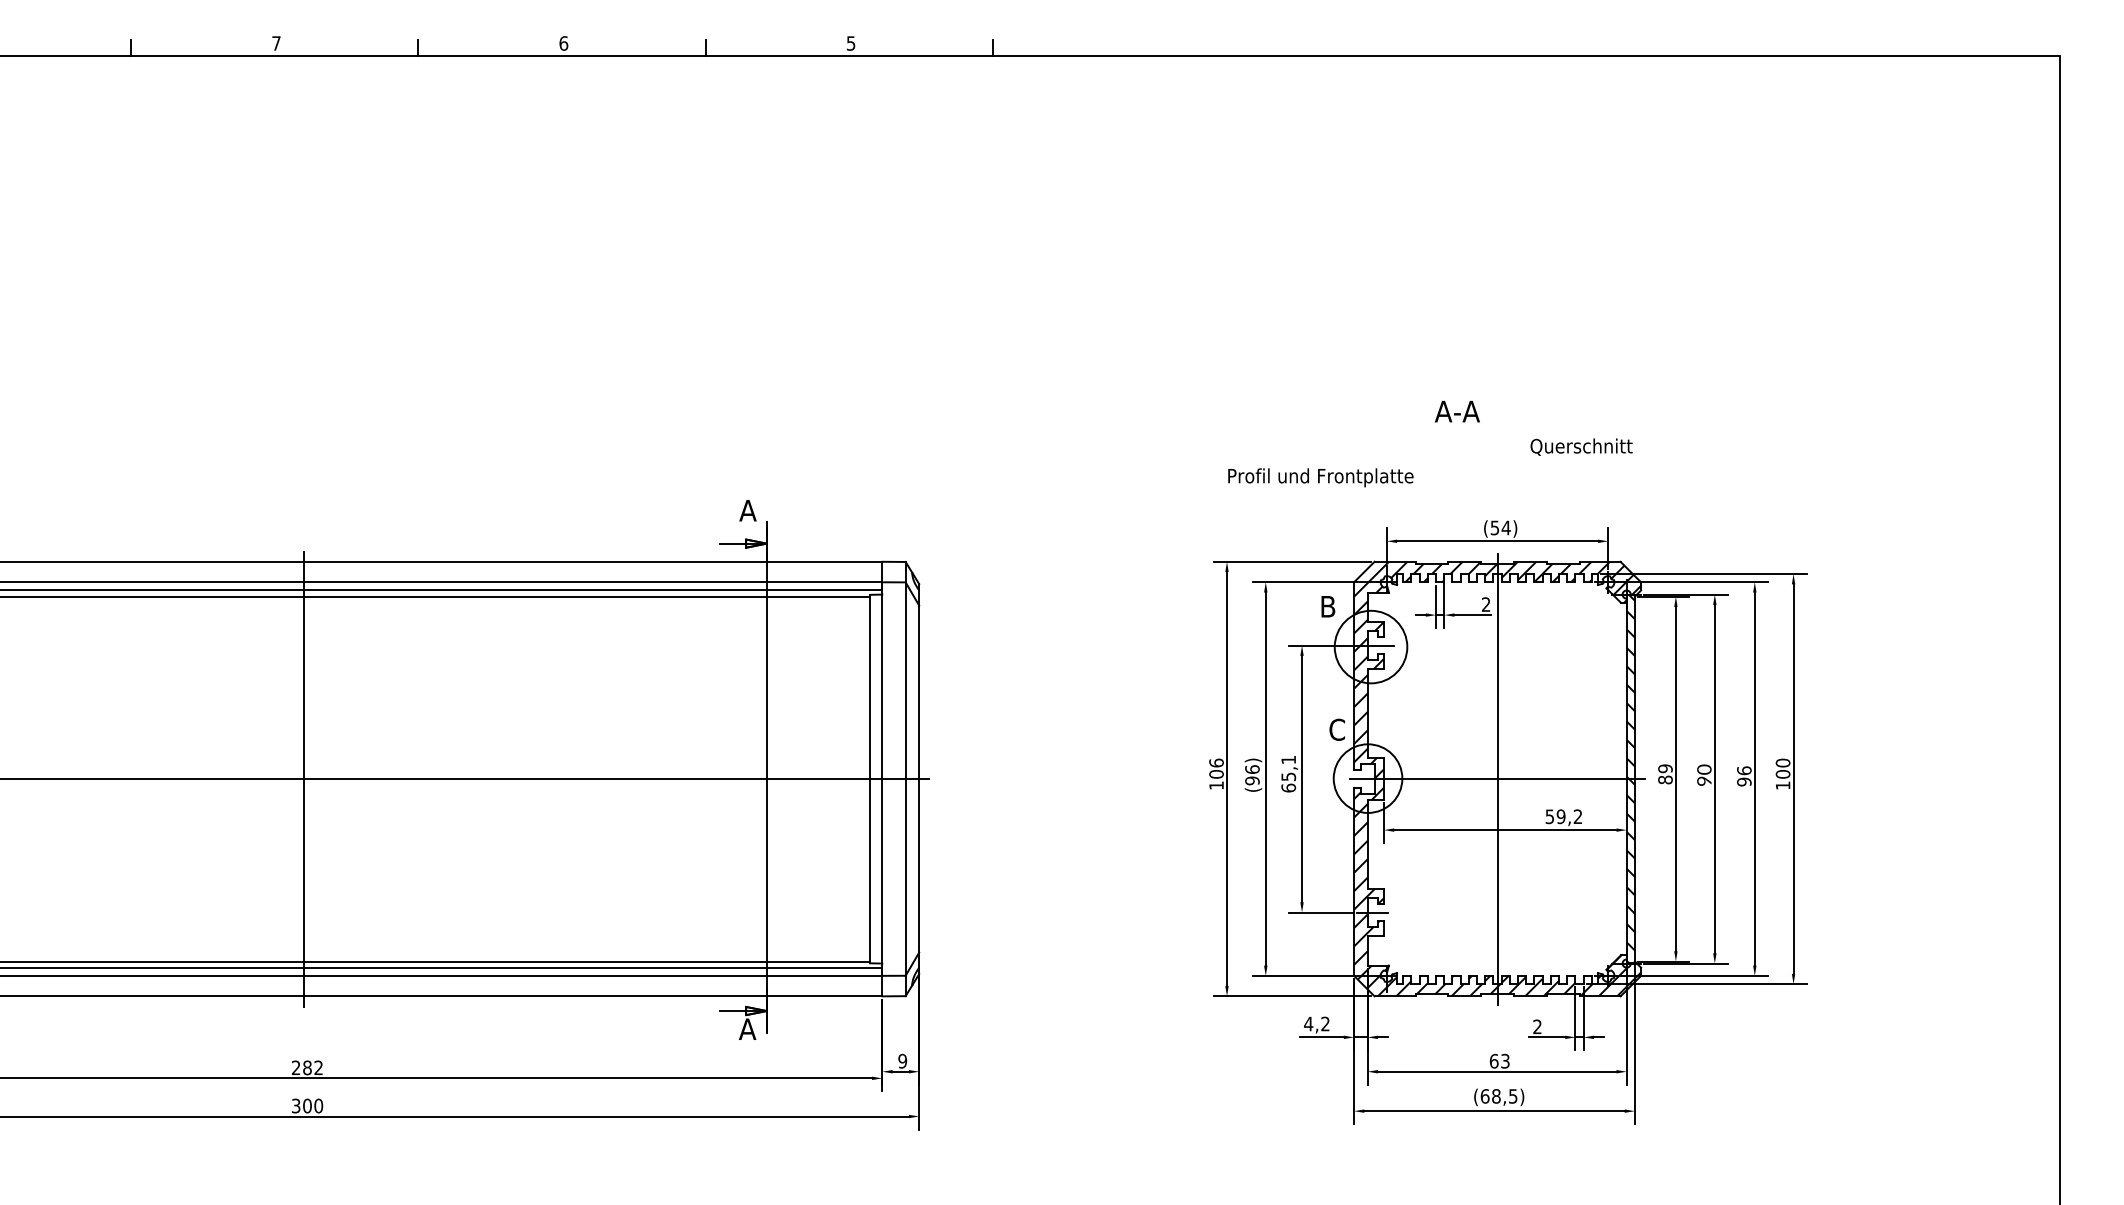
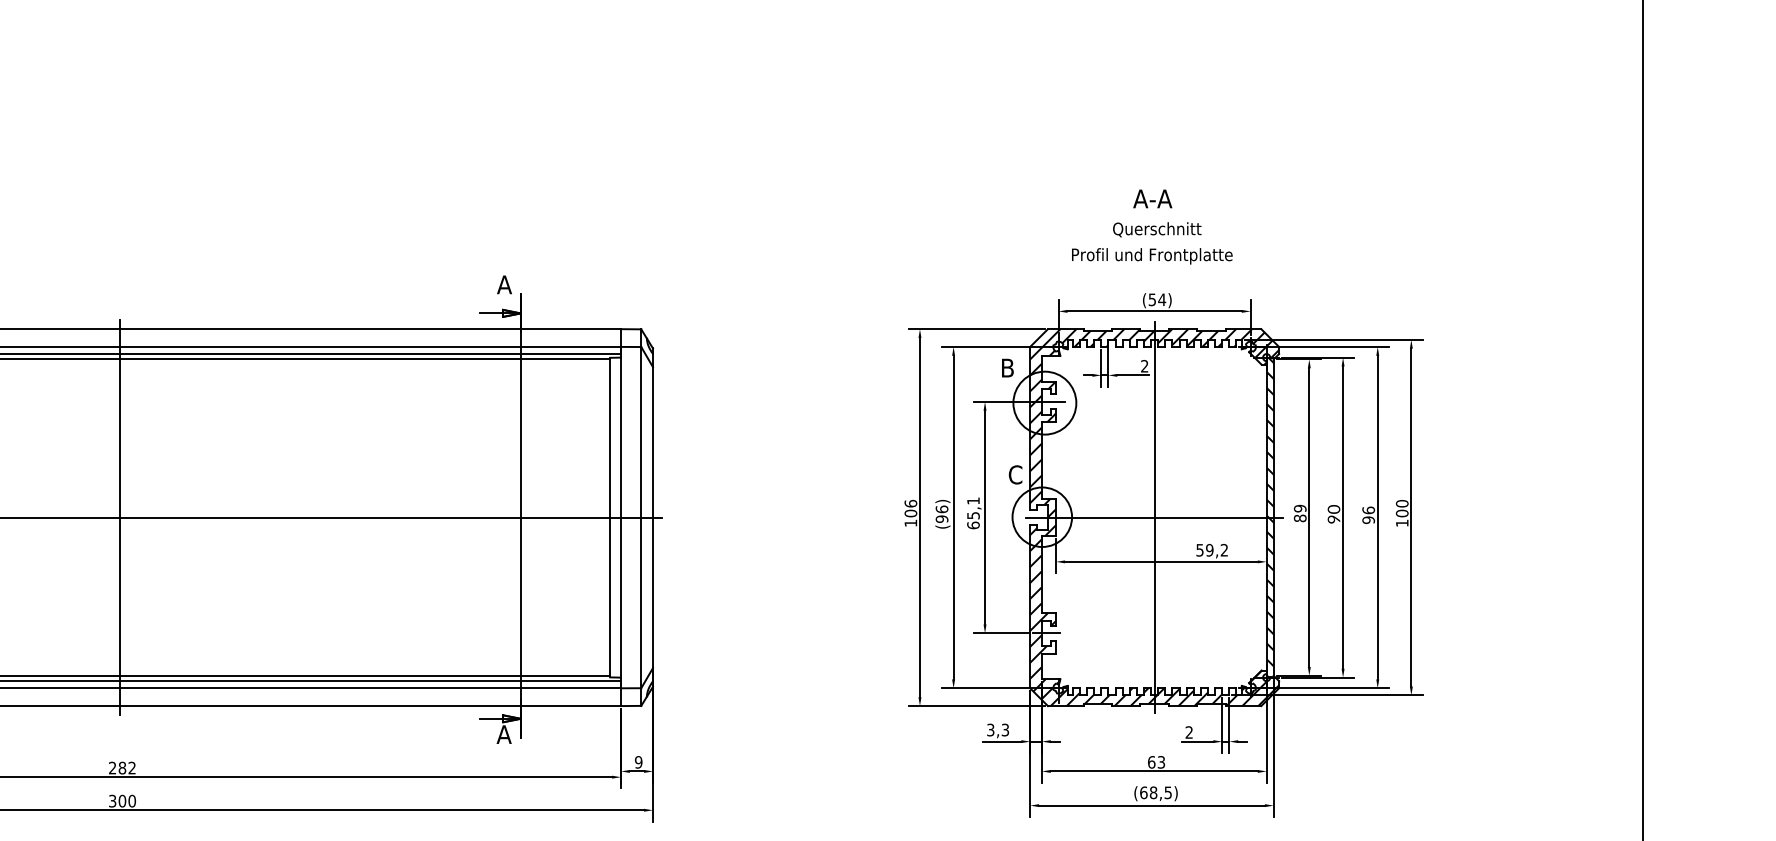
text: (1457, 411) -> (1152, 198), moved
text: (1581, 446) -> (1157, 229), moved
text: (1320, 477) -> (1151, 256), moved
text: (1316, 1023) -> (997, 729), 4,2 -> 3,3

